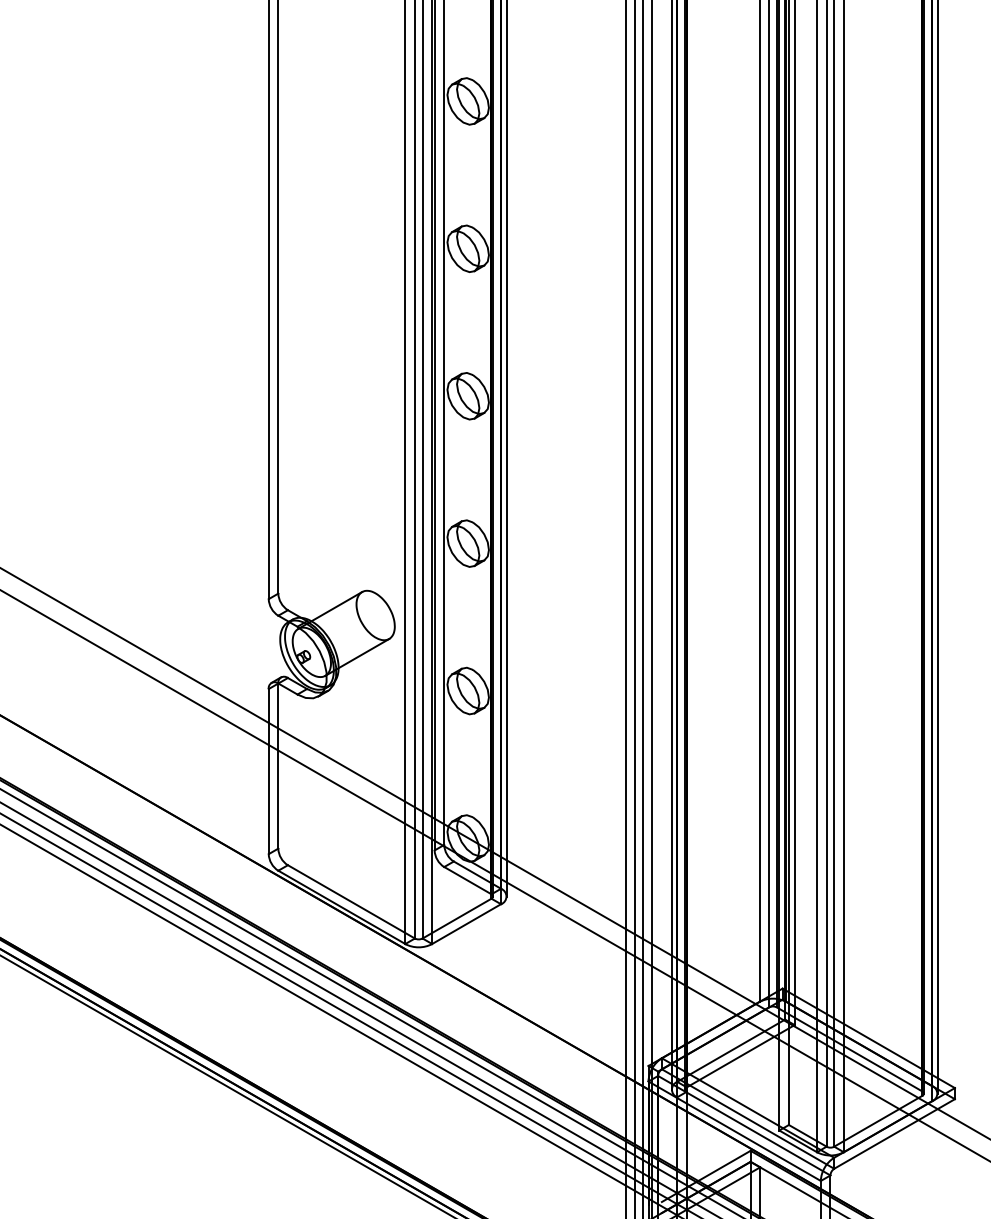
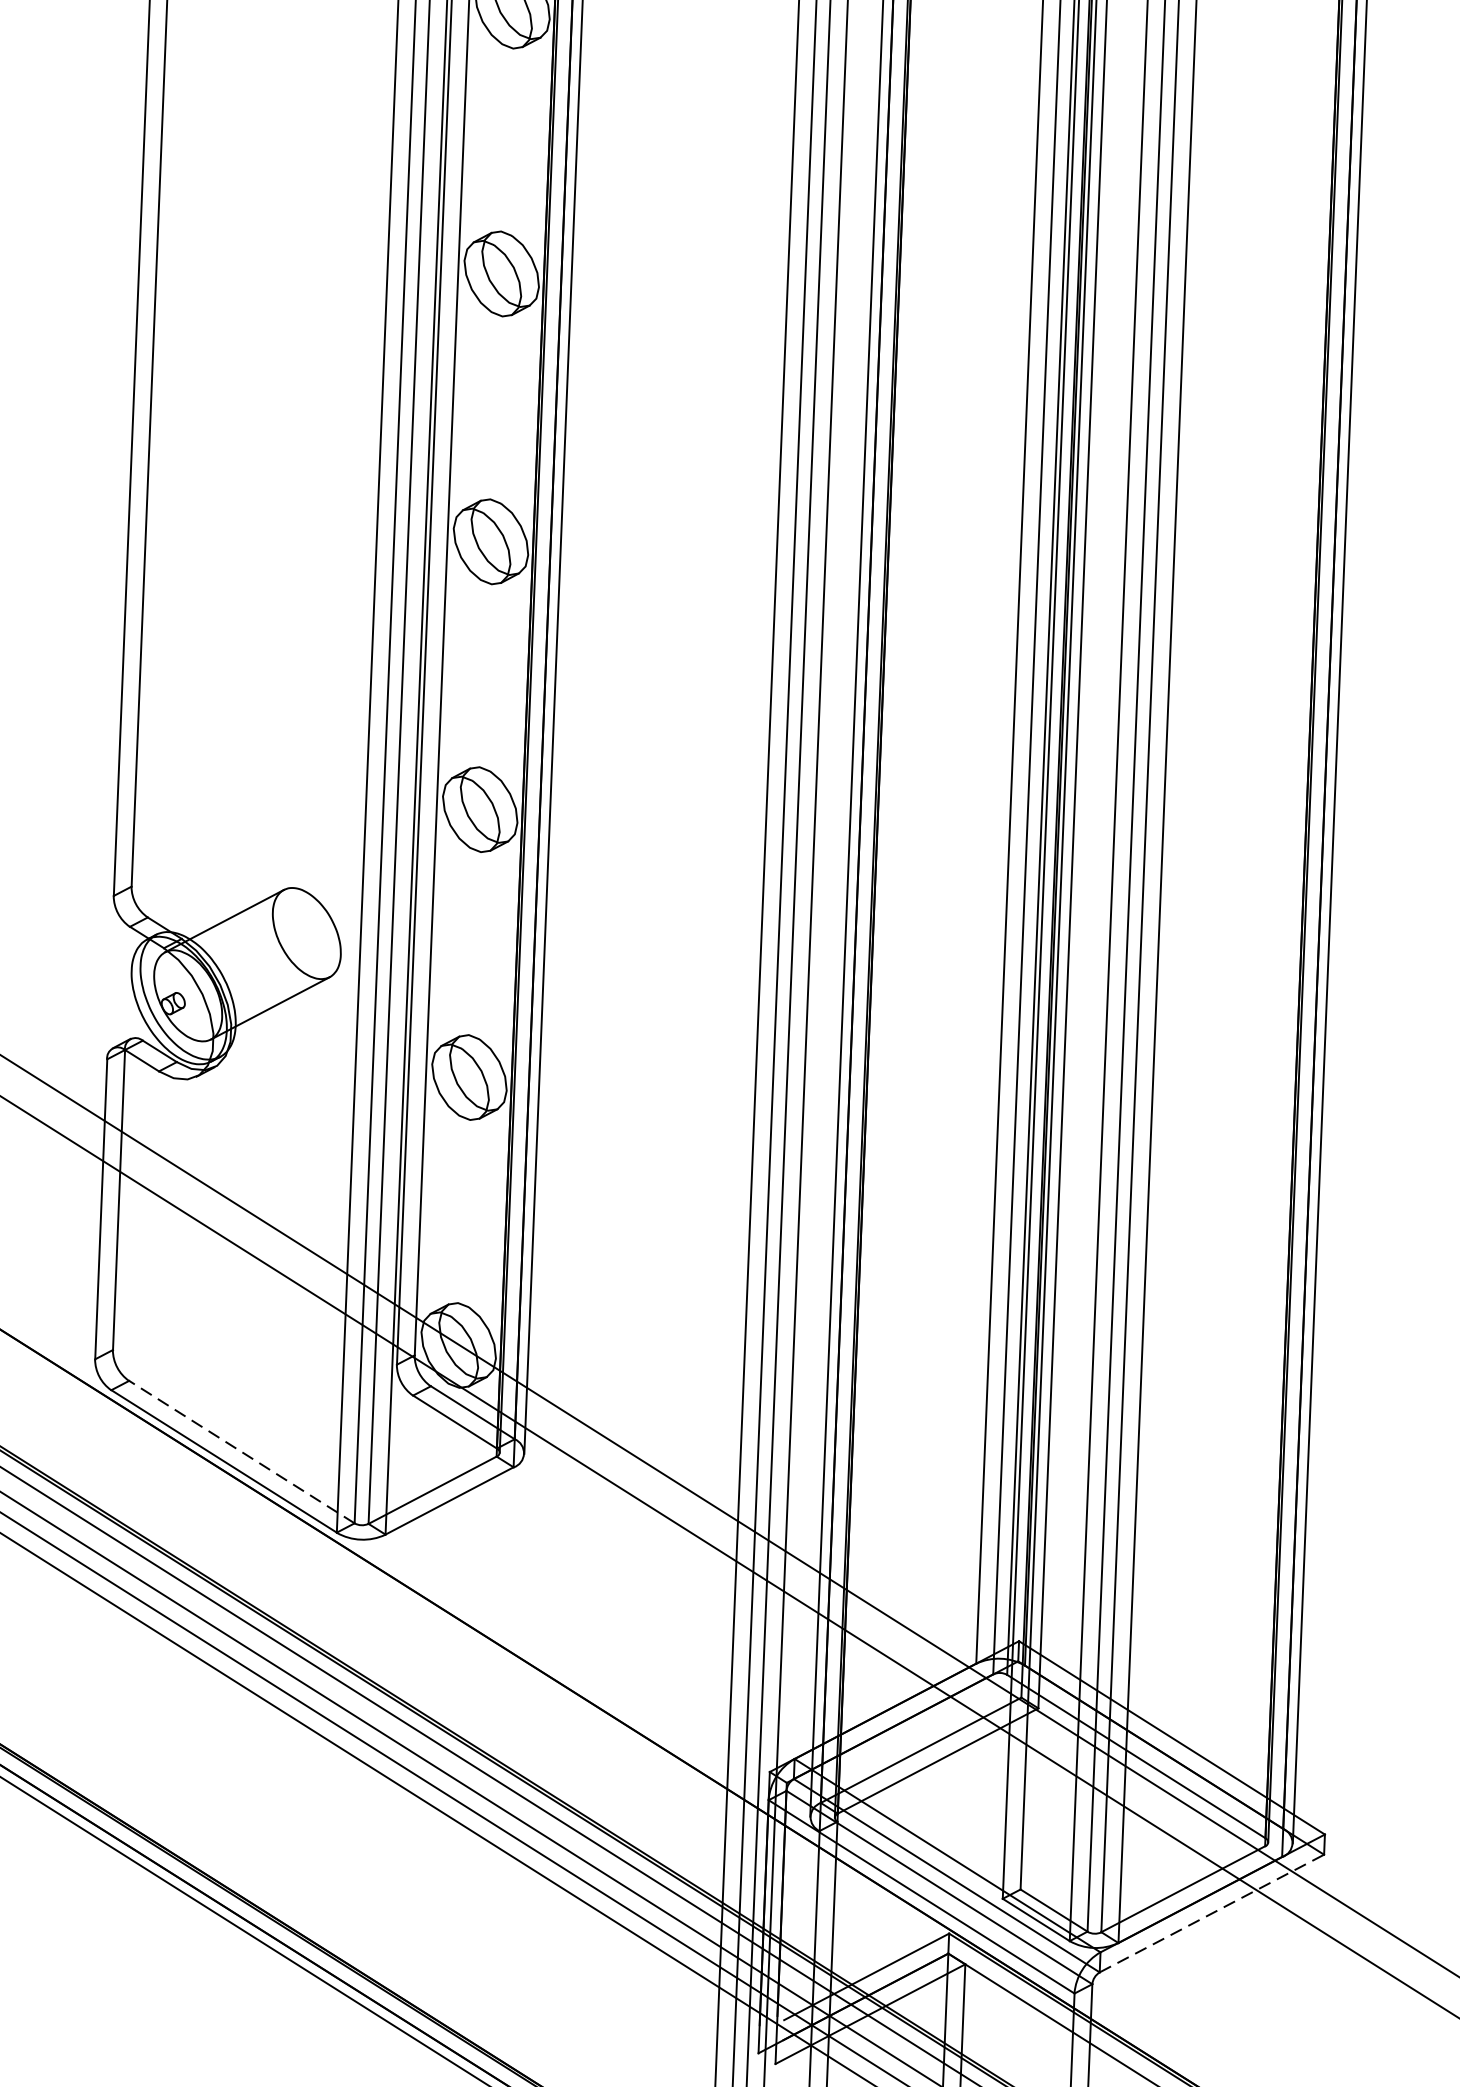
line: (351, 901) -> (242, 1451), solid -> dashed
line: (894, 1133) -> (1211, 1912), solid -> dashed

